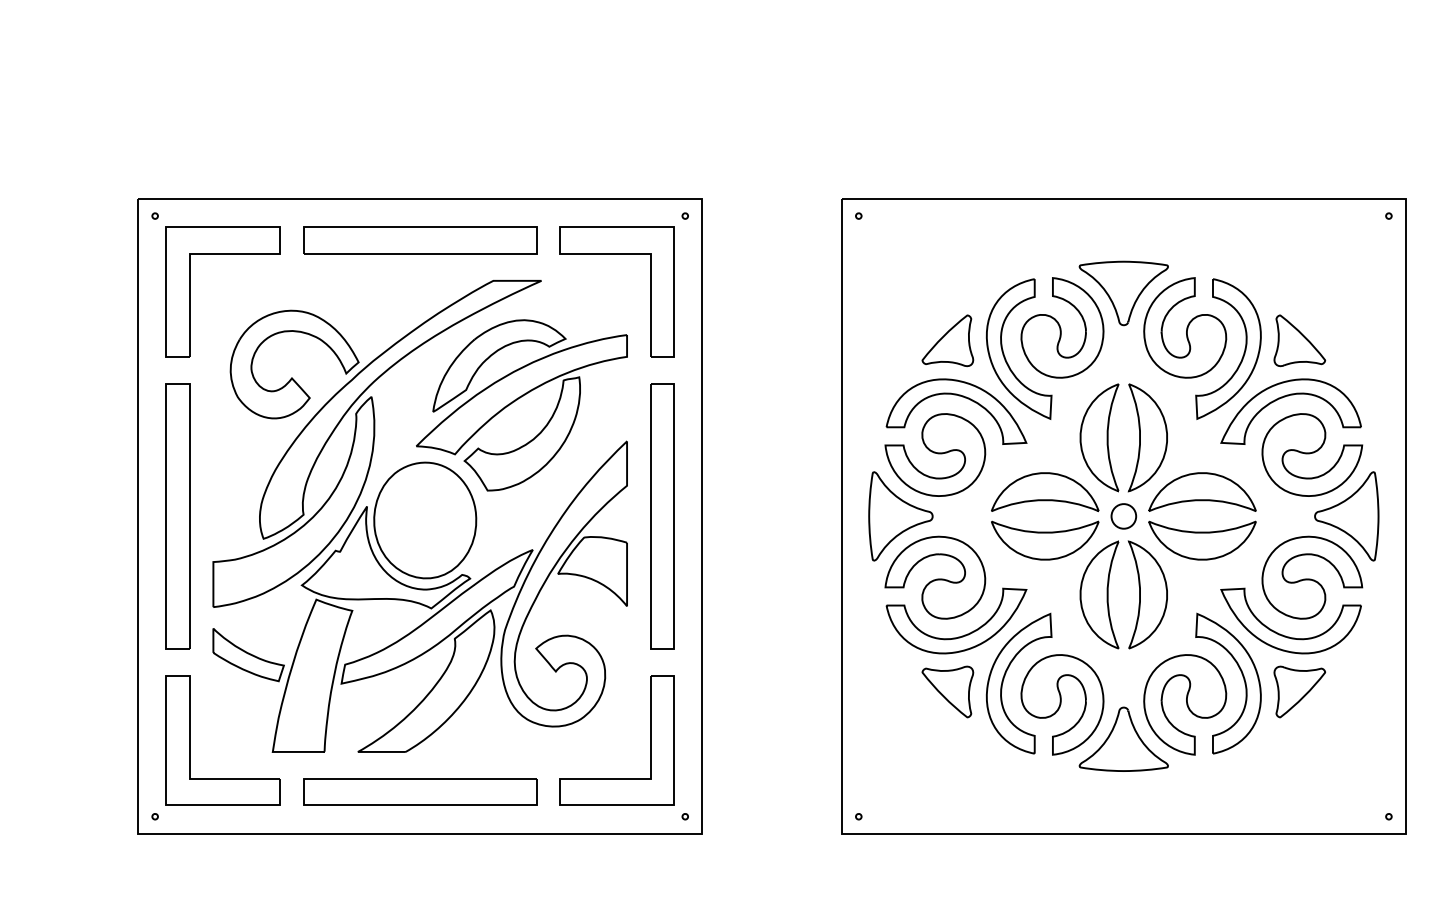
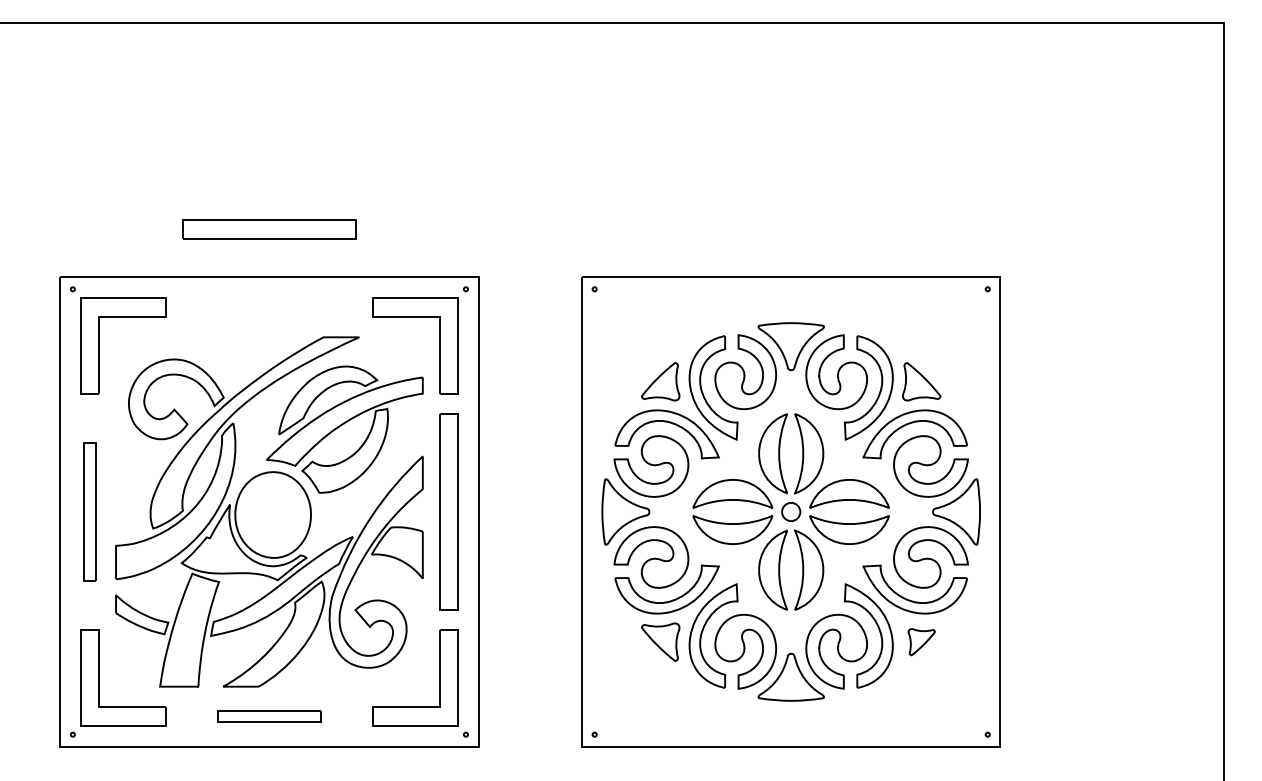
part: (420, 240) -> (269, 229), moved
part: (177, 515) -> (89, 511), size x0.7
part: (1299, 691) -> (921, 641), size x0.7
part: (420, 792) -> (269, 716), size x0.6

